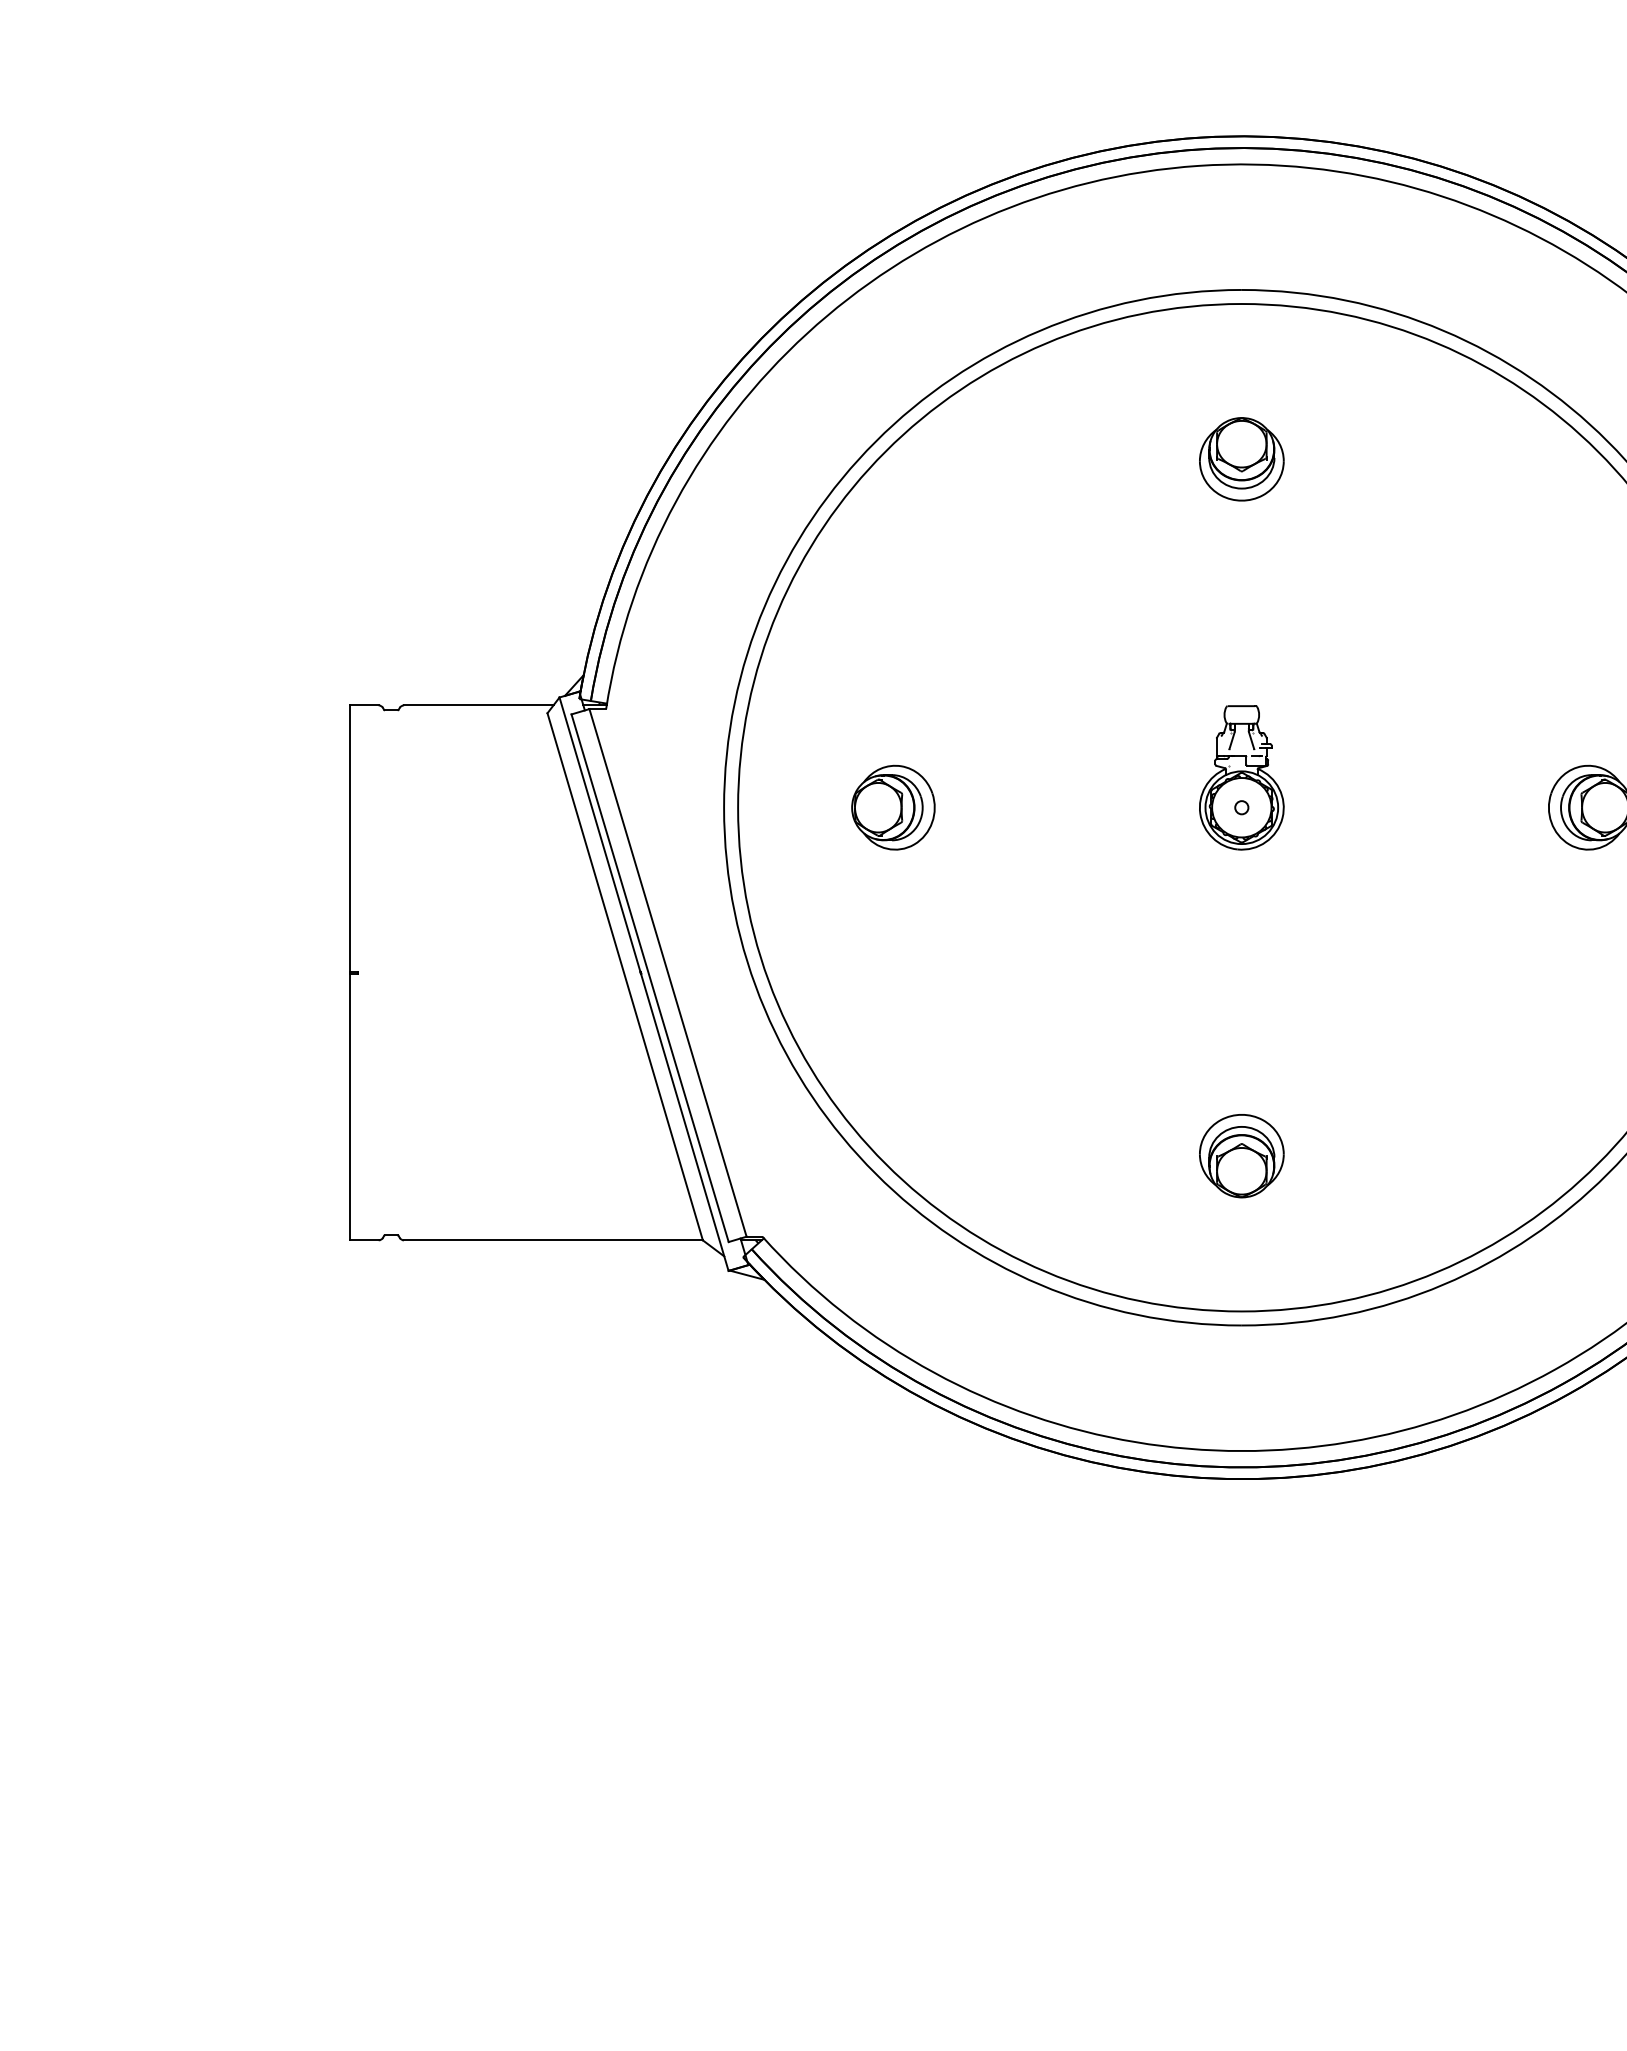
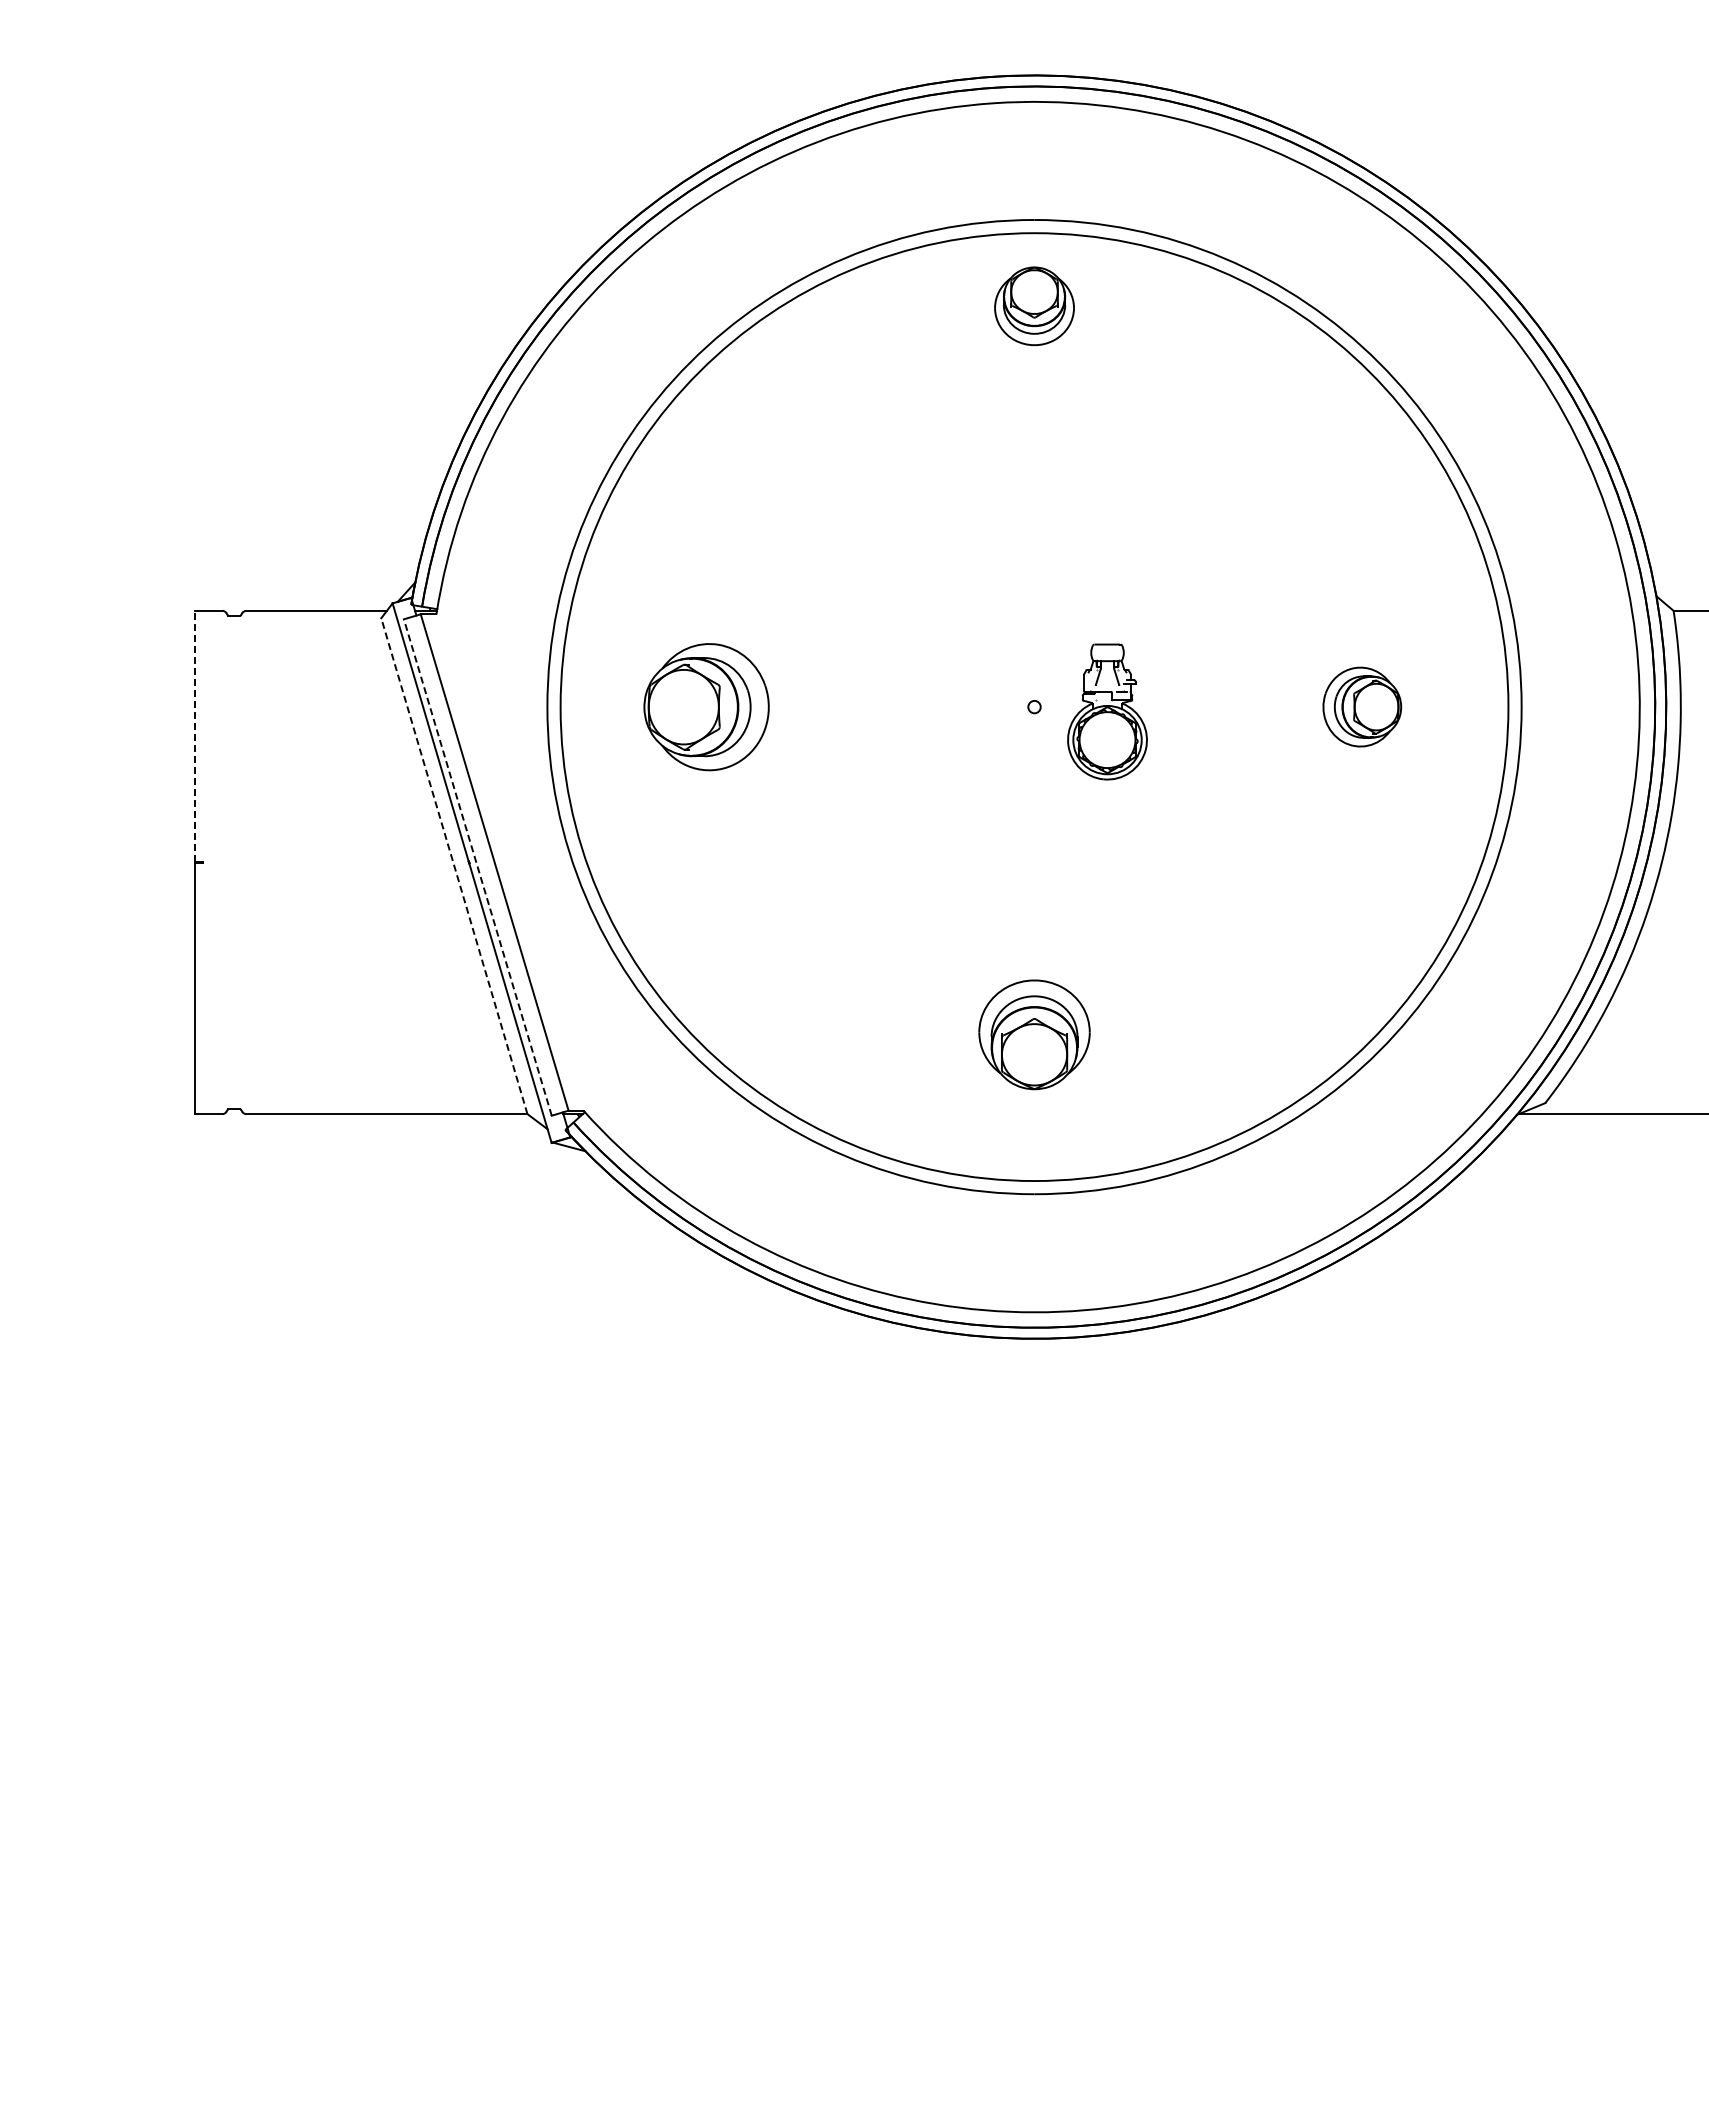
part: (1241, 458) -> (1034, 305), moved
part: (1241, 777) -> (1107, 711), moved
part: (893, 807) -> (706, 706), size x1.6
line: (350, 837) -> (195, 735), solid -> dashed
line: (625, 976) -> (454, 865), solid -> dashed
line: (649, 978) -> (477, 867), solid -> dashed
part: (1241, 1155) -> (1034, 1034), size x1.4

